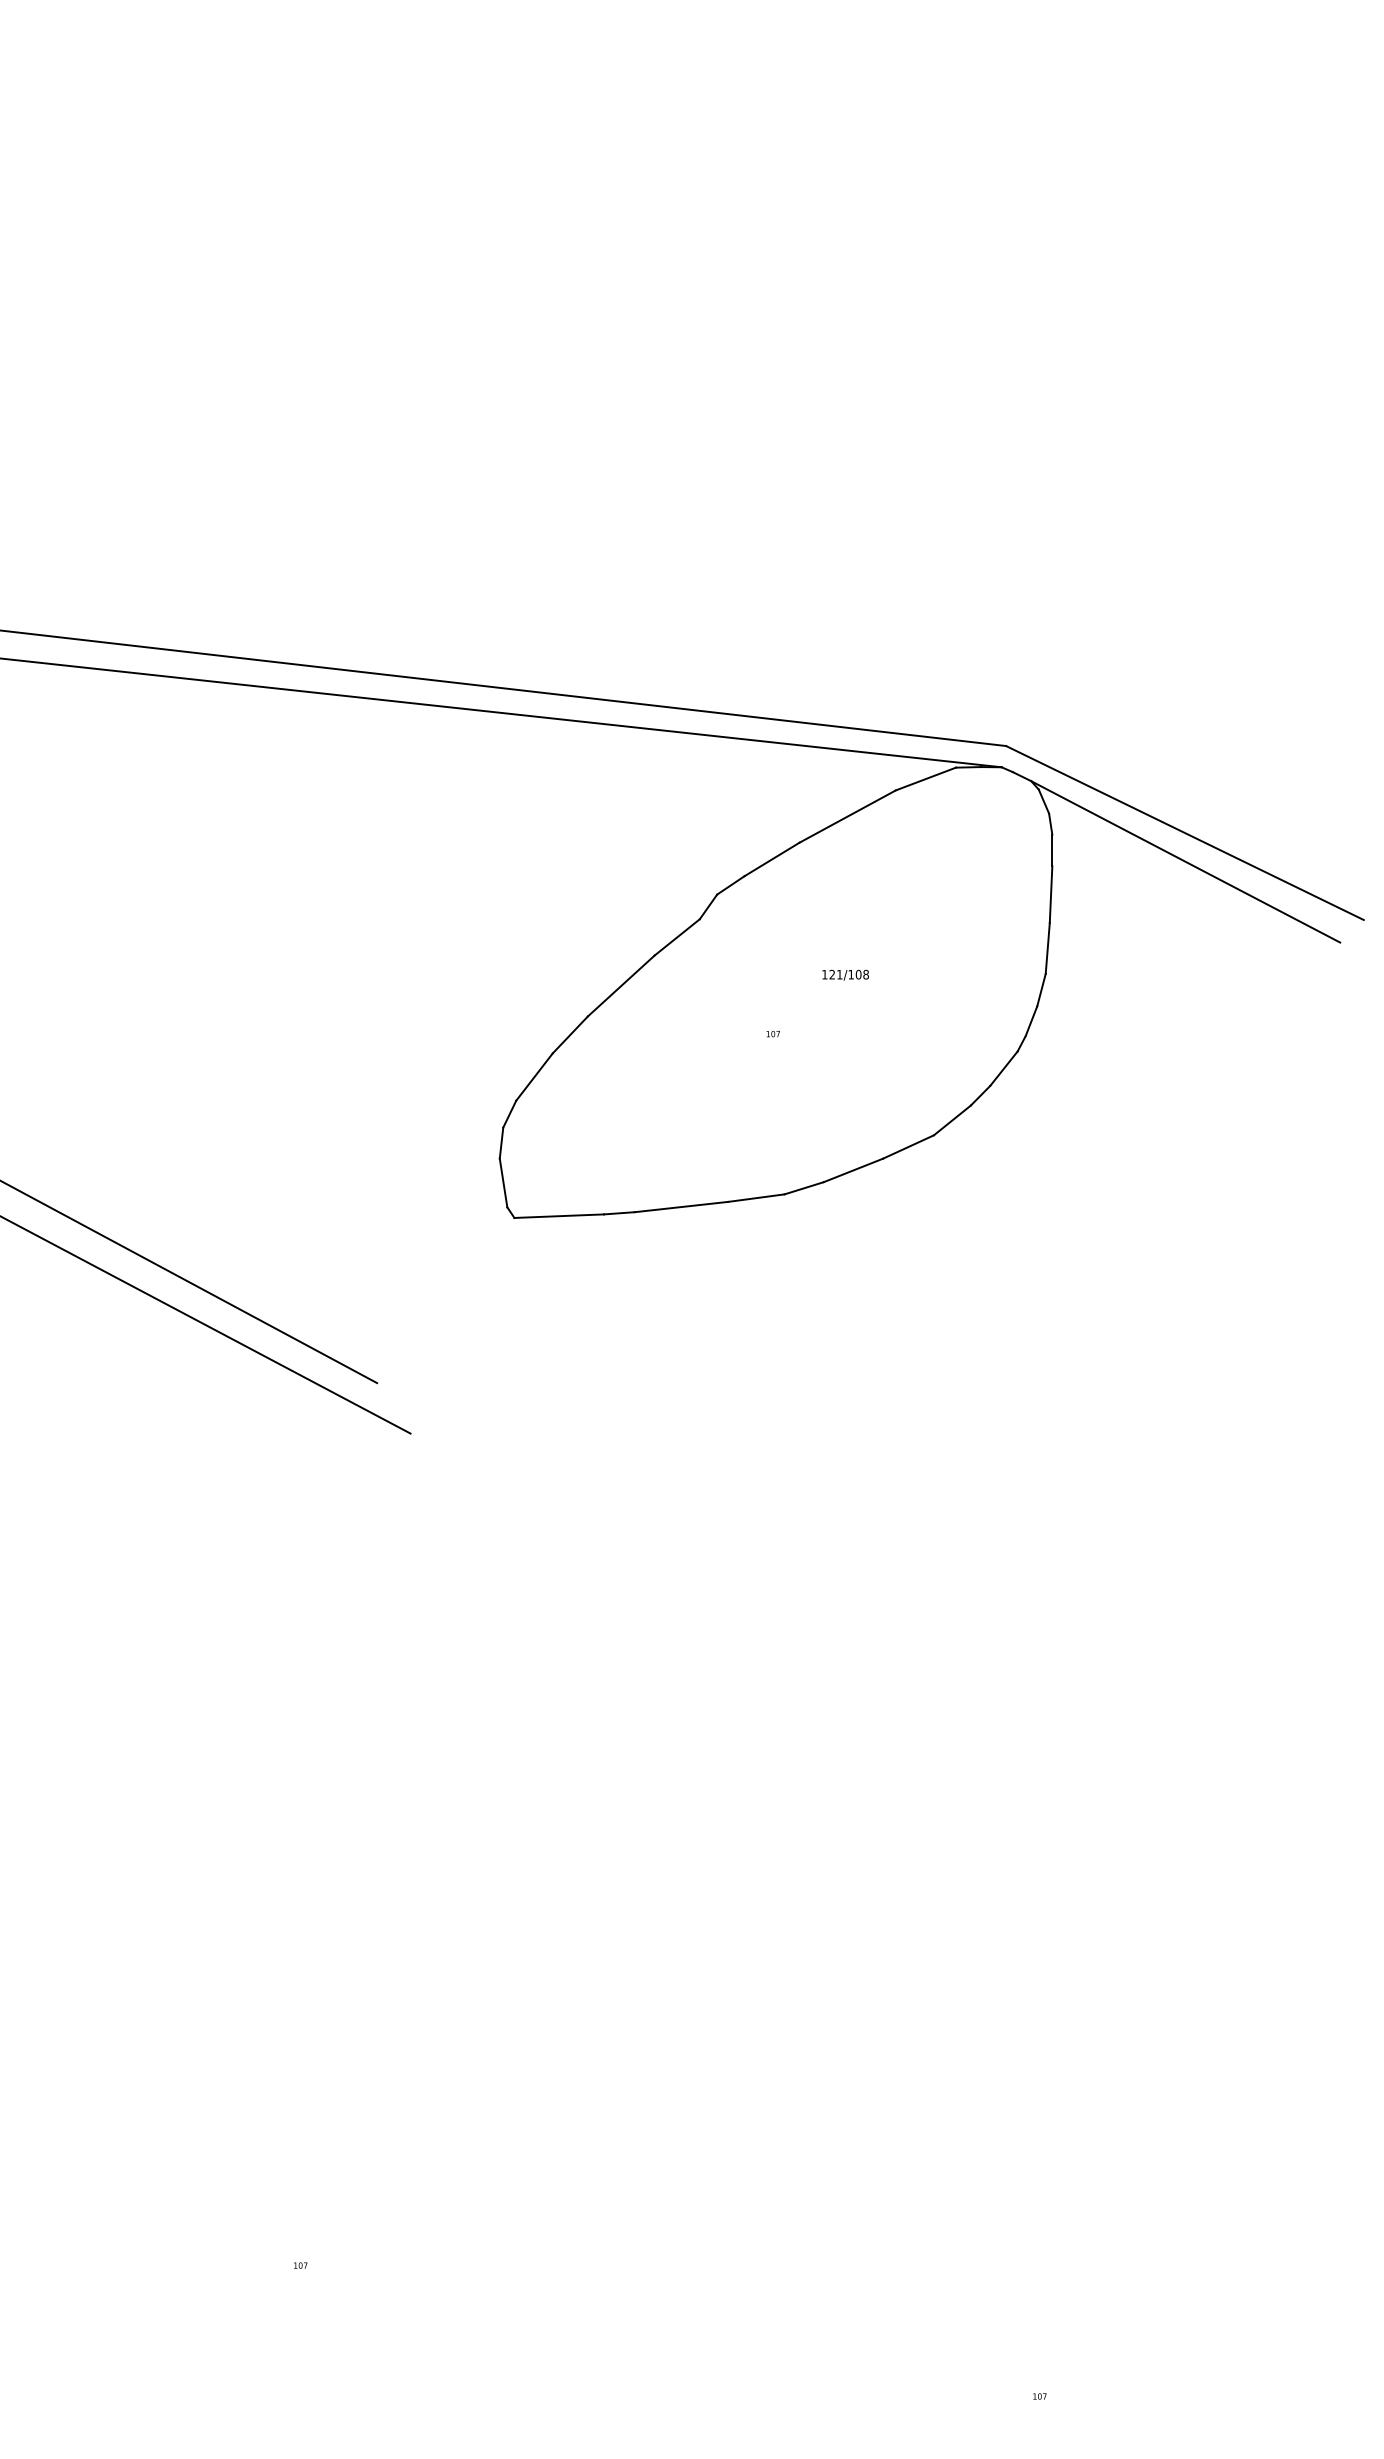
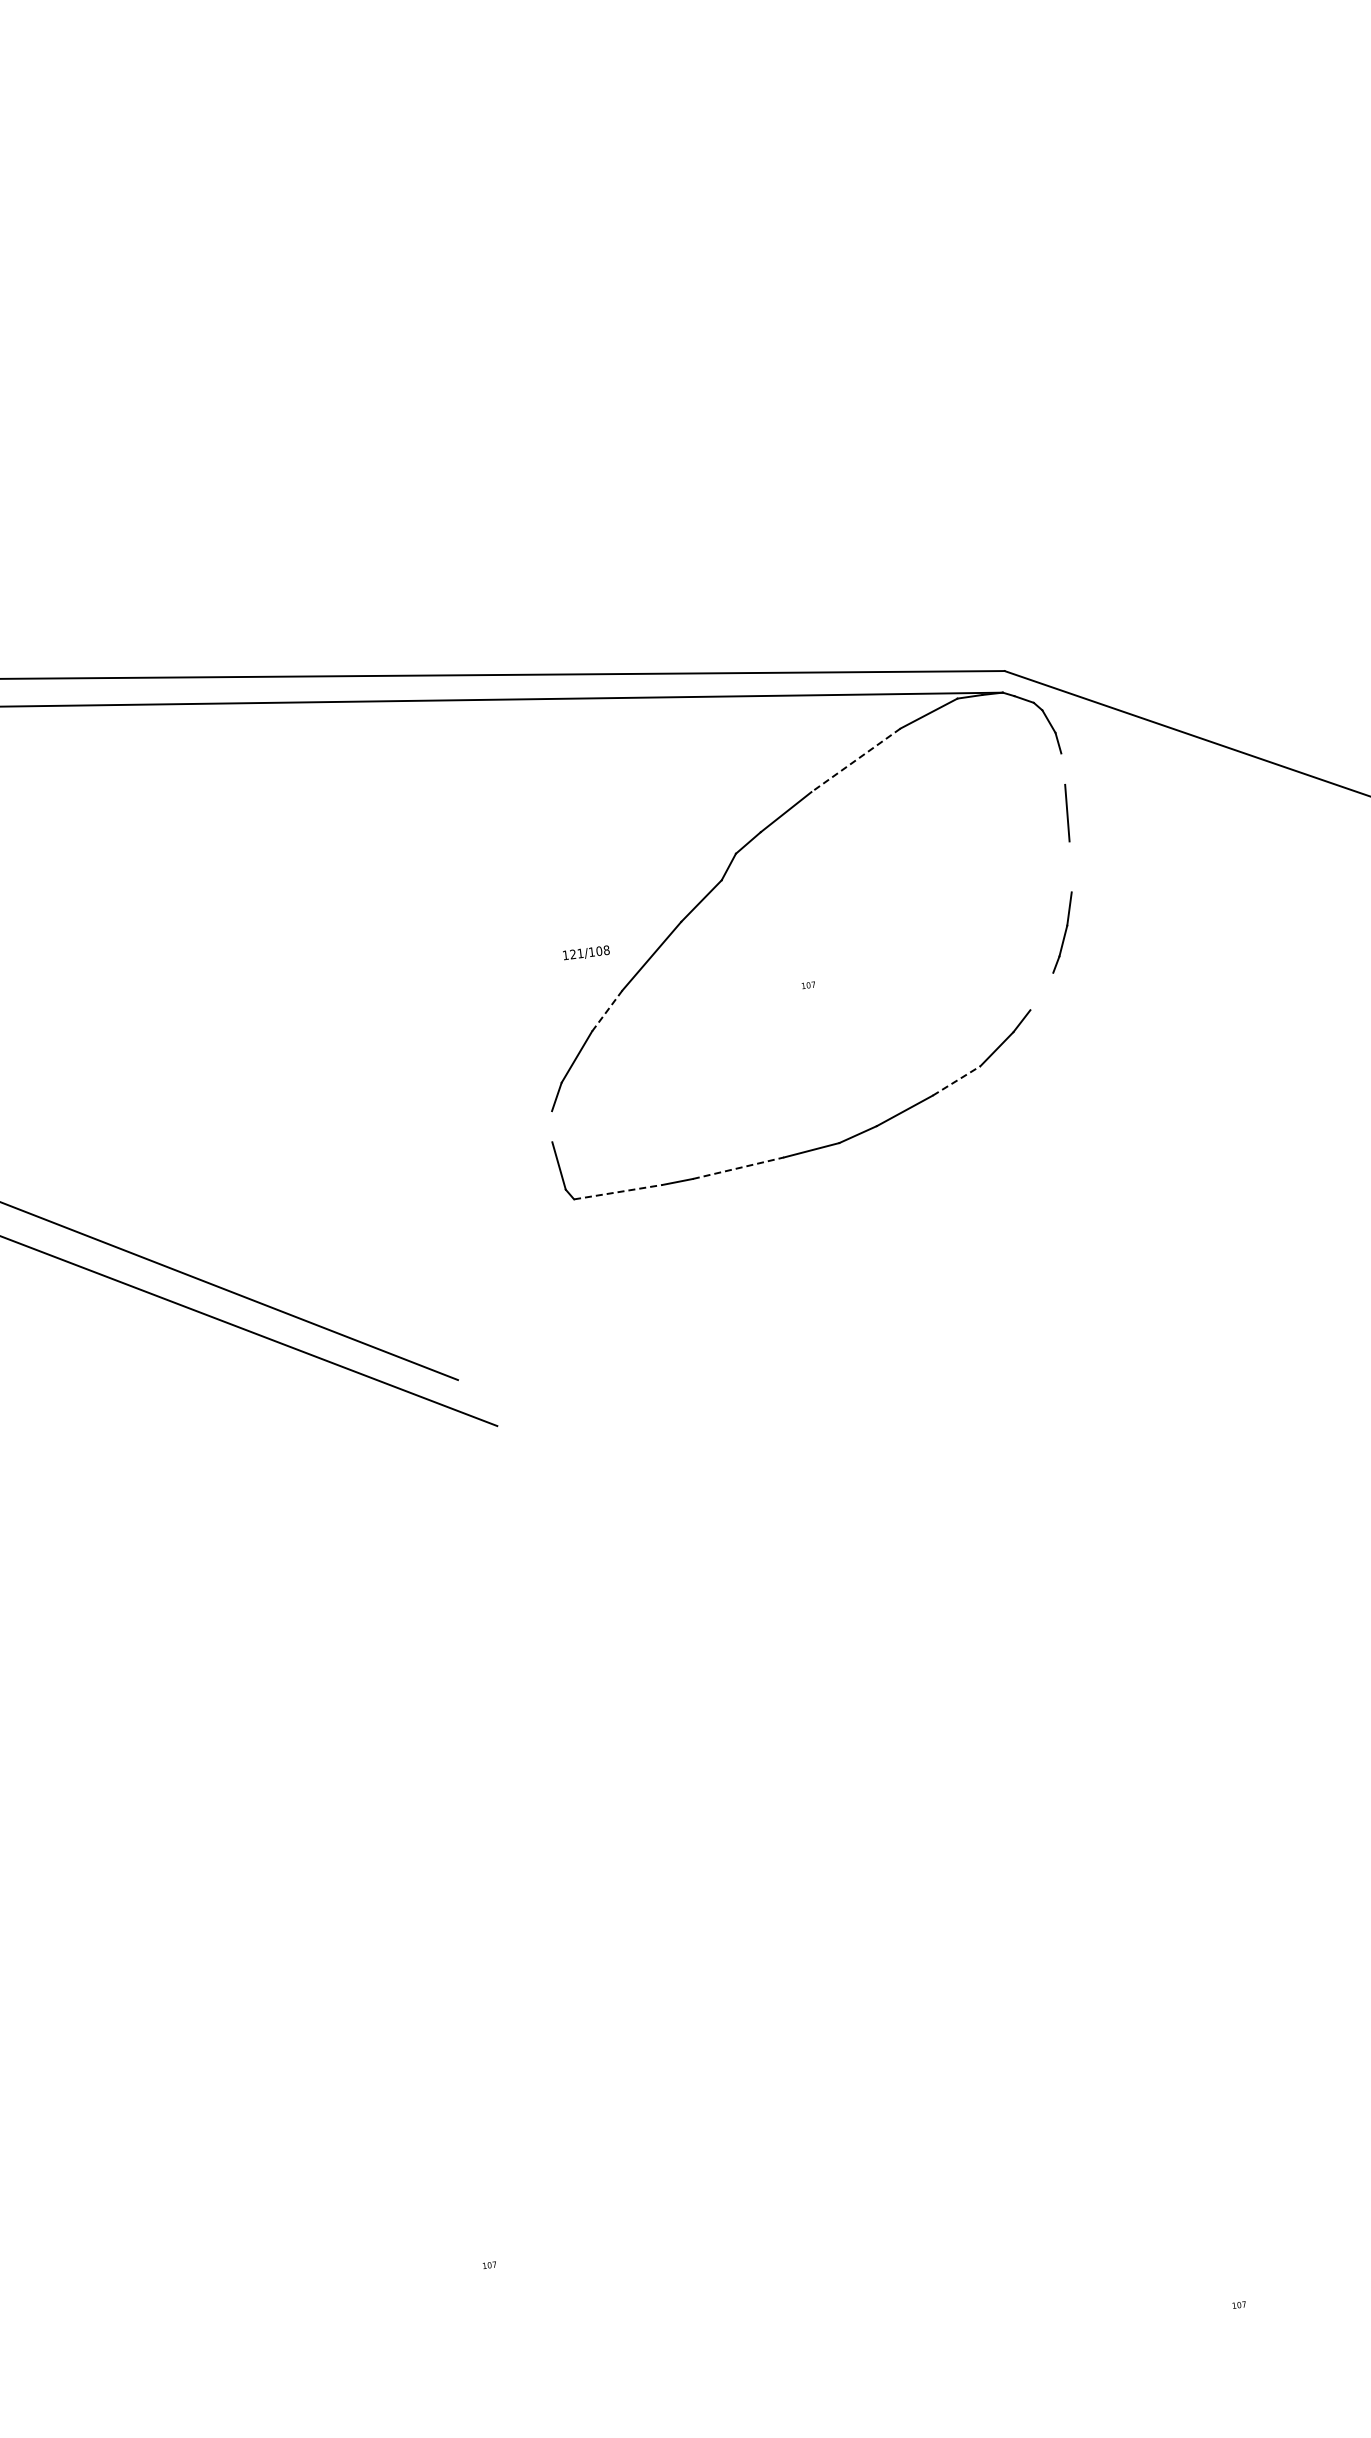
line: (847, 816) -> (855, 760), solid -> dashed
line: (1052, 850) -> (1063, 769), removed
line: (1185, 861) -> (1196, 763), removed
line: (1047, 948) -> (1070, 866), removed
text: (845, 974) -> (586, 952), moved
line: (570, 1034) -> (607, 1010), solid -> dashed
line: (1003, 1068) -> (1041, 991), removed
line: (501, 1142) -> (552, 1126), removed
line: (908, 1146) -> (956, 1080), solid -> dashed
line: (681, 1207) -> (738, 1168), solid -> dashed
line: (559, 1216) -> (618, 1192), solid -> dashed

